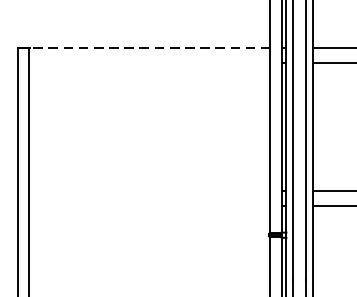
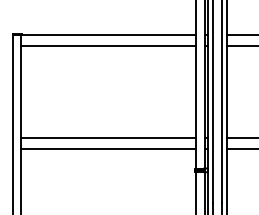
line: (144, 47) -> (104, 34), dashed -> solid
line: (149, 62) -> (108, 45), added
line: (149, 191) -> (108, 138), added
line: (149, 206) -> (108, 149), added

